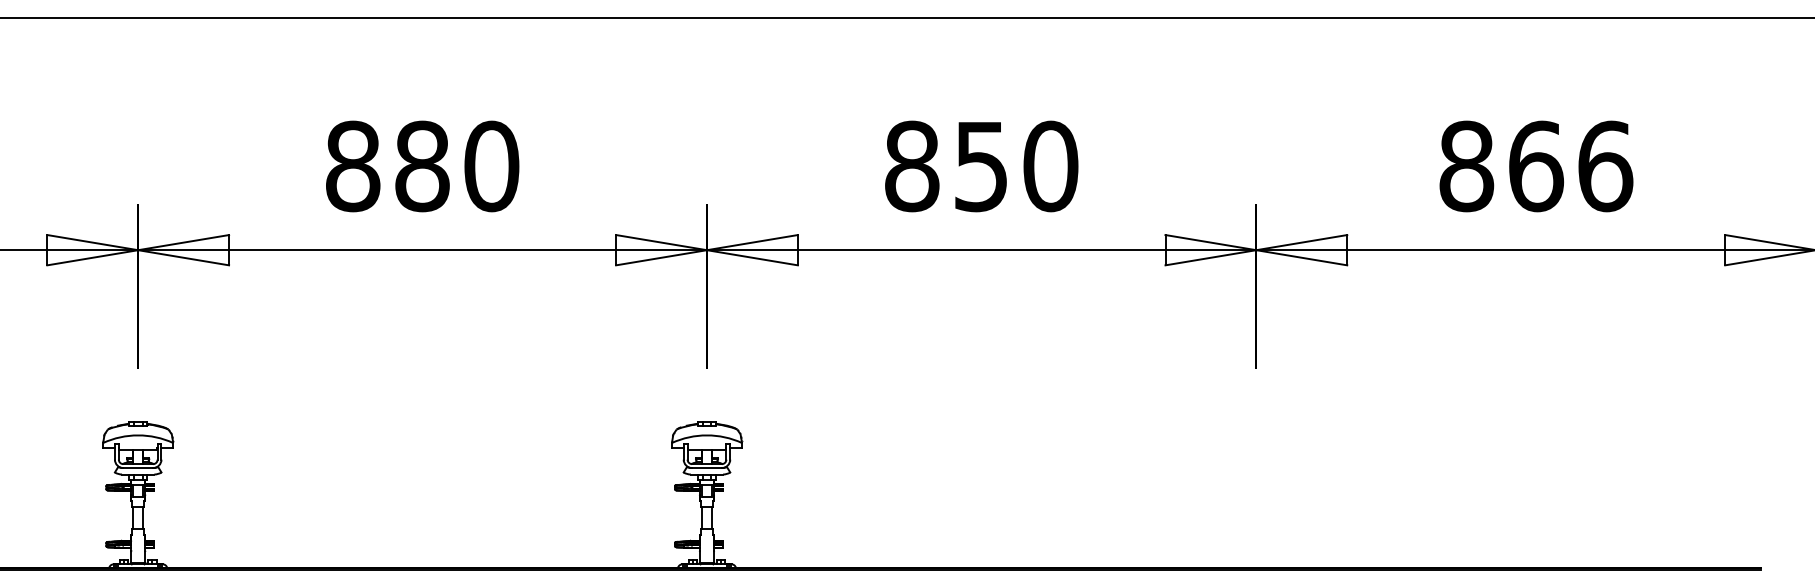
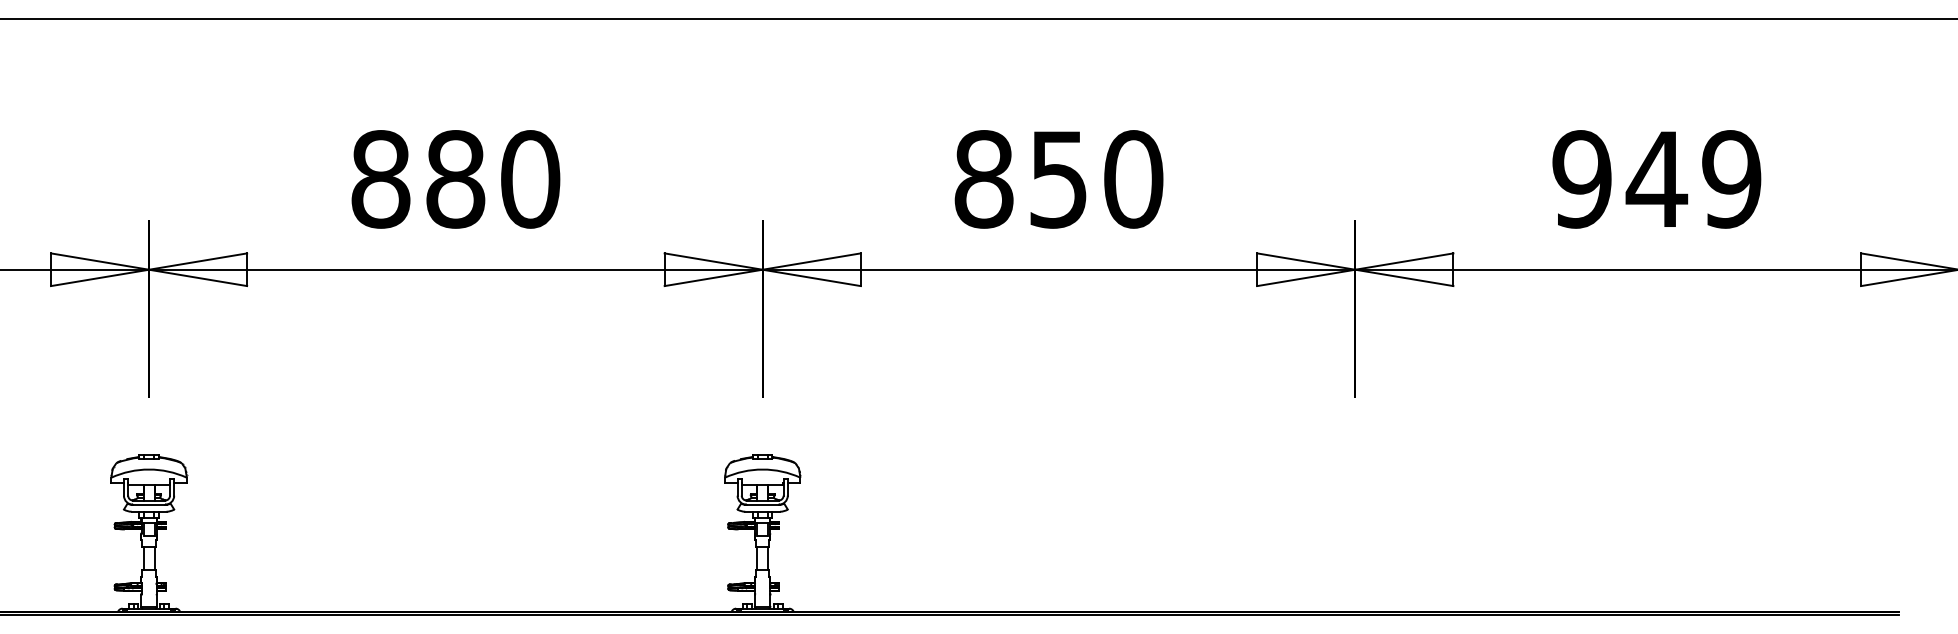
text: (1536, 166) -> (1657, 179), 866 -> 949

